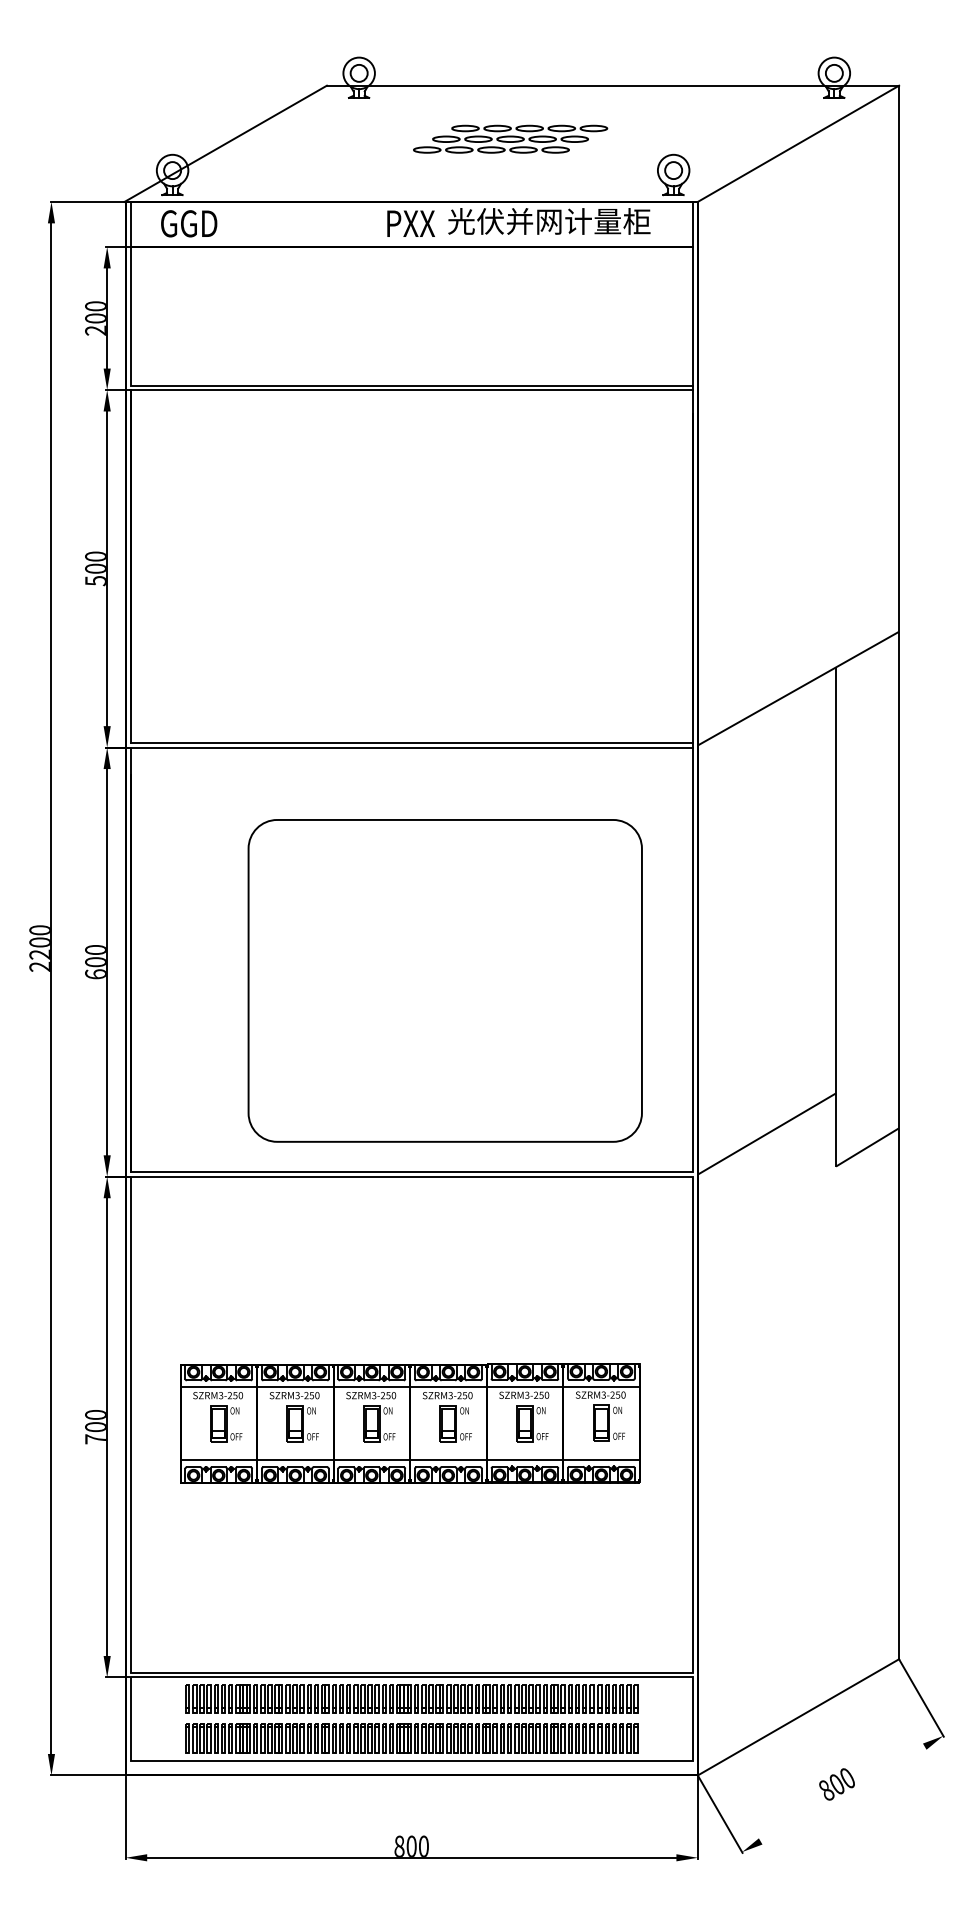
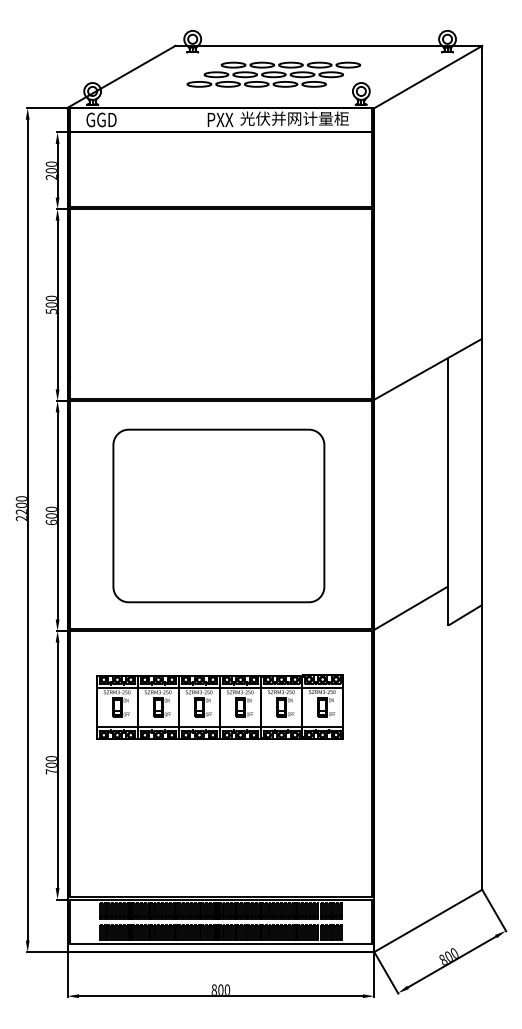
part: (509, 138) -> (273, 74), size x1.67
part: (444, 980) -> (218, 515), moved
part: (409, 1421) -> (219, 706), moved
line: (843, 1793) -> (452, 961), added

